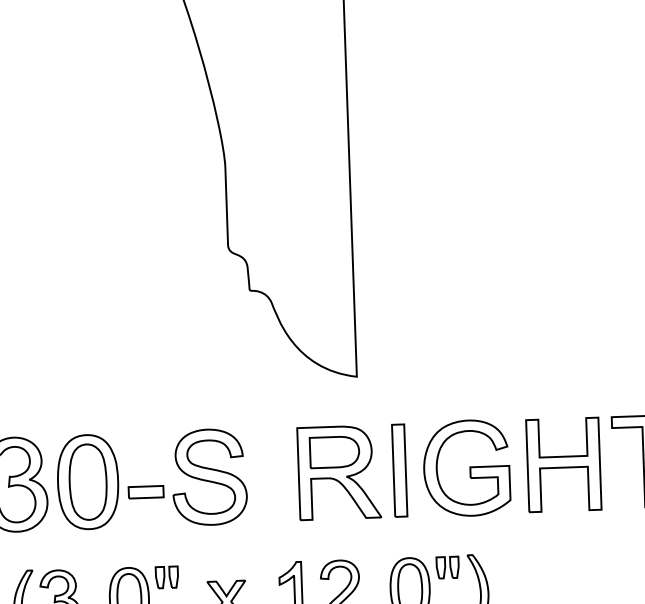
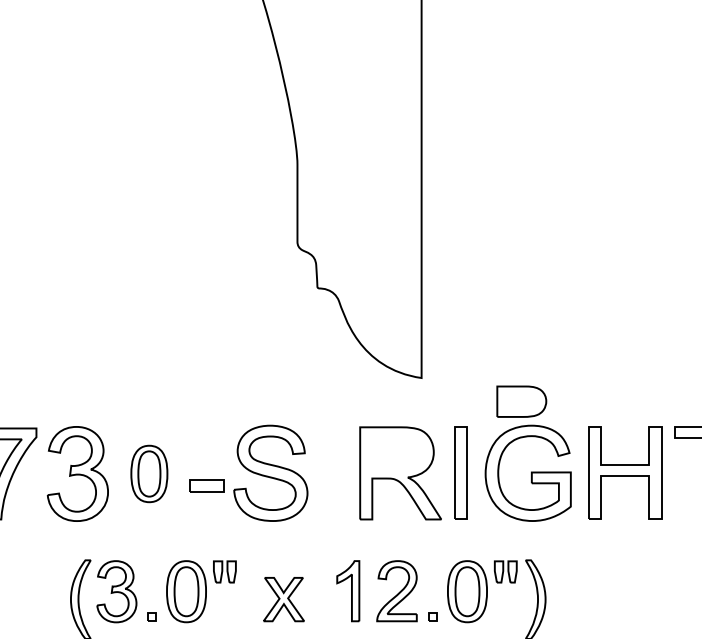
part: (334, 452) -> (521, 401), moved
part: (88, 481) -> (149, 473), size x0.6

